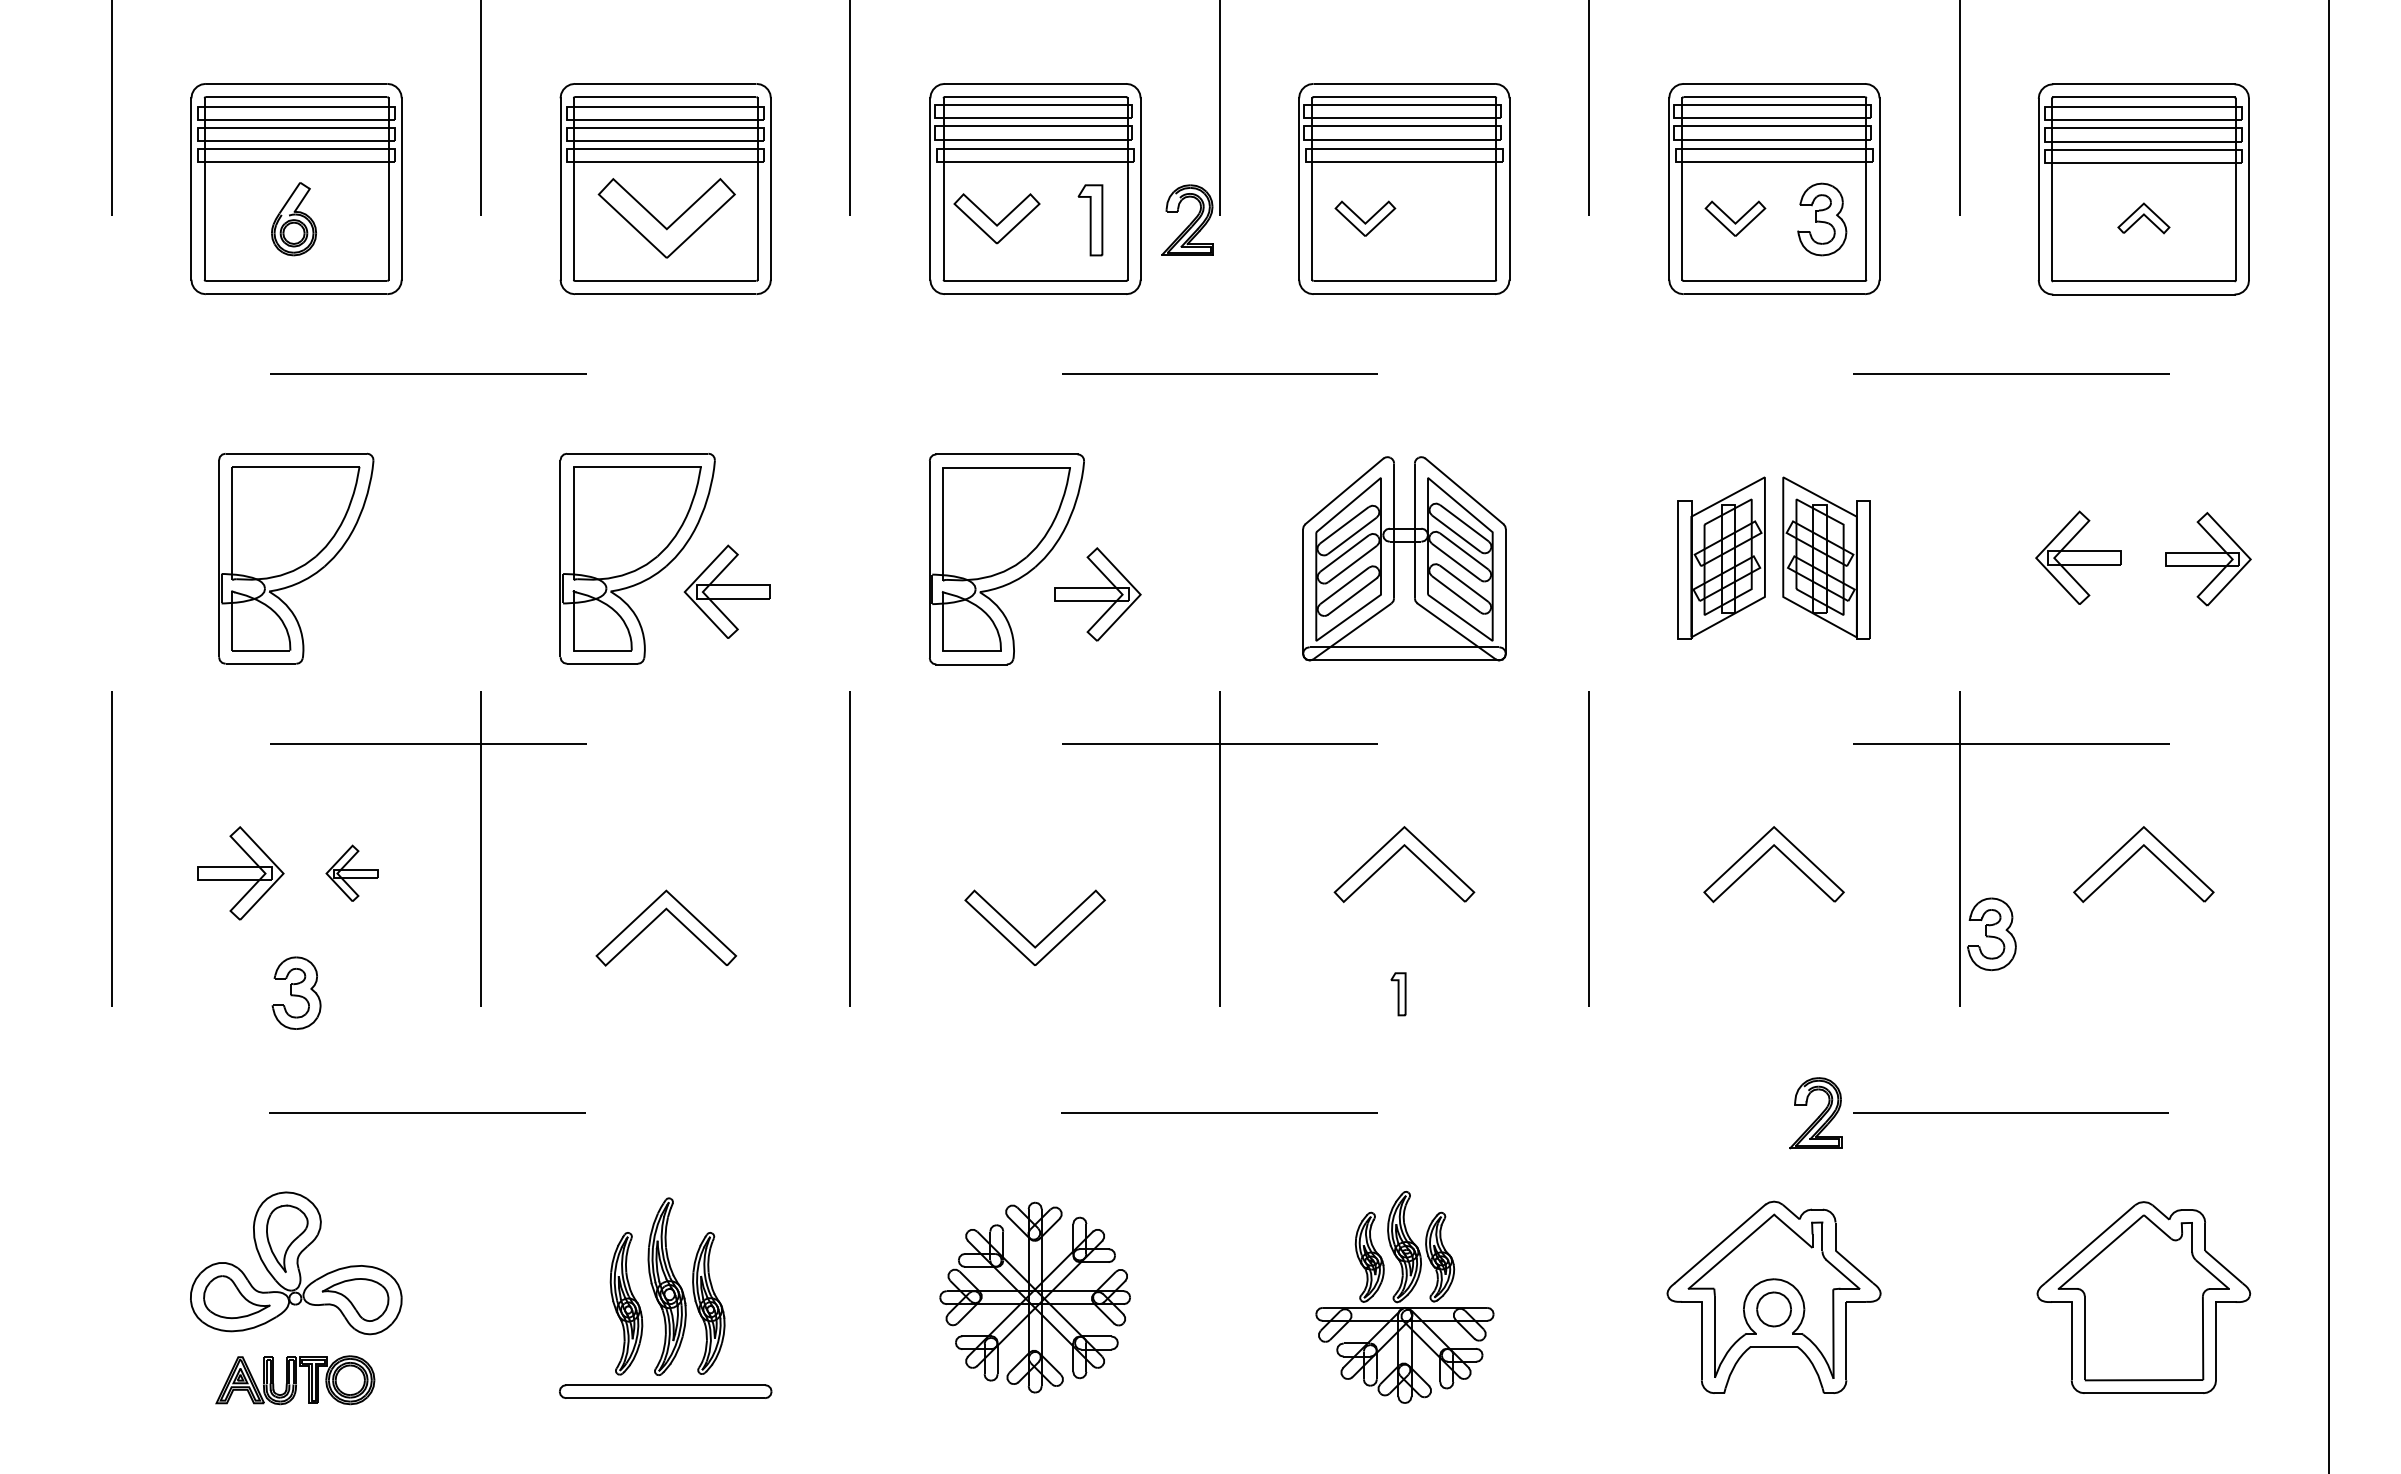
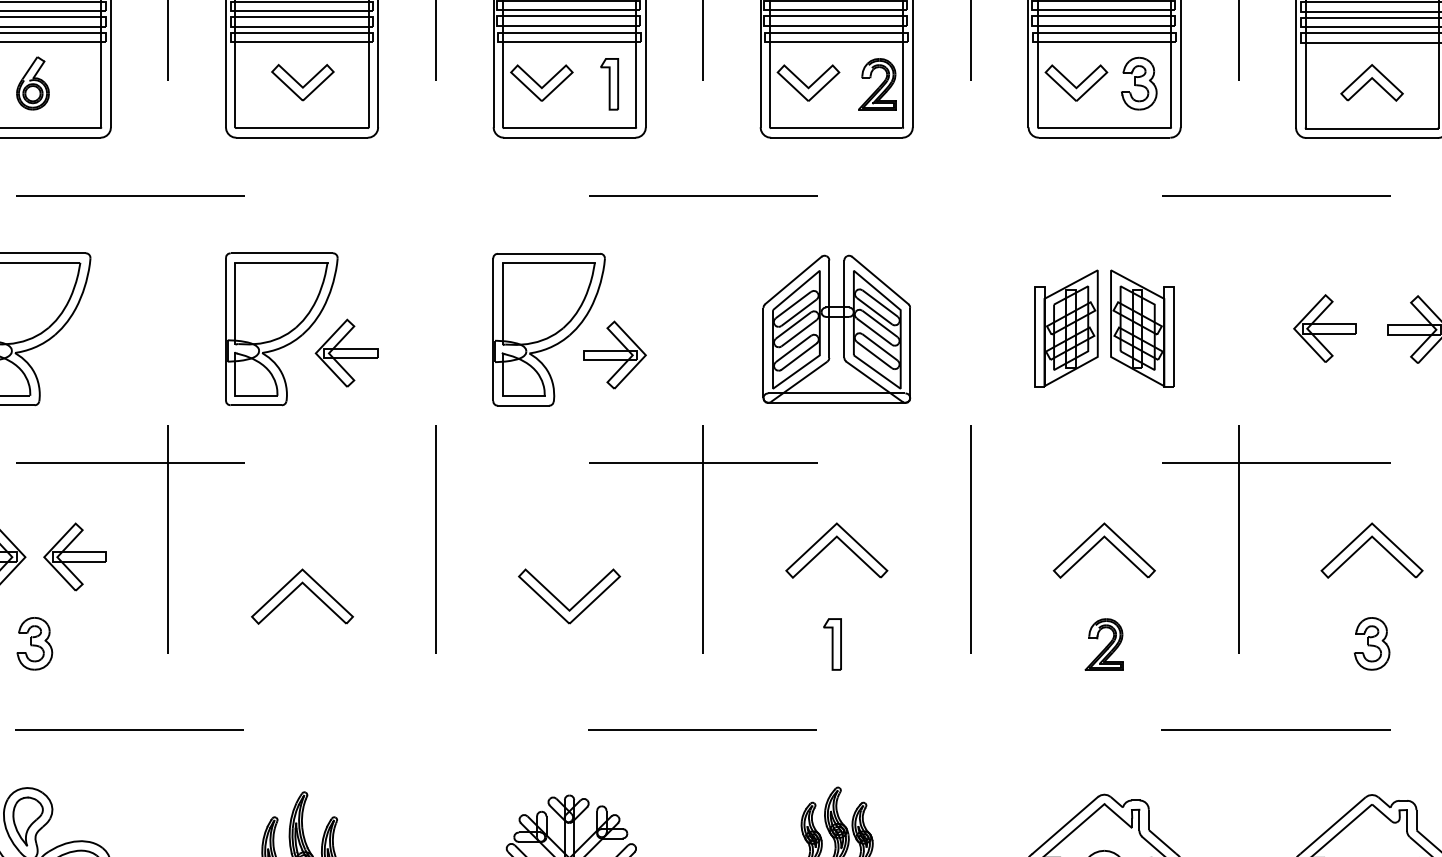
part: (666, 217) -> (302, 82), size x0.62
part: (1365, 218) -> (808, 82), size x1.43
part: (1735, 218) -> (1076, 82), size x1.43
part: (2143, 218) -> (1371, 82), size x1.67
part: (1187, 219) -> (877, 83), moved
part: (351, 873) -> (74, 557), size x1.67
part: (1991, 934) -> (1371, 643), moved
part: (1398, 994) -> (832, 644), size x1.67
part: (1815, 1113) -> (1103, 644), moved

